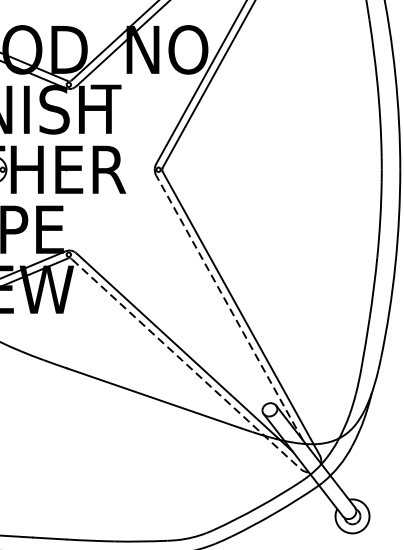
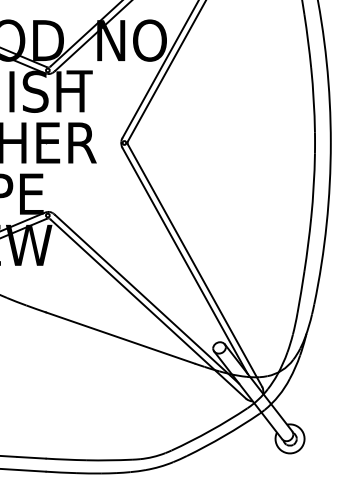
line: (228, 307) -> (184, 260), dashed -> solid
line: (186, 364) -> (148, 309), dashed -> solid

